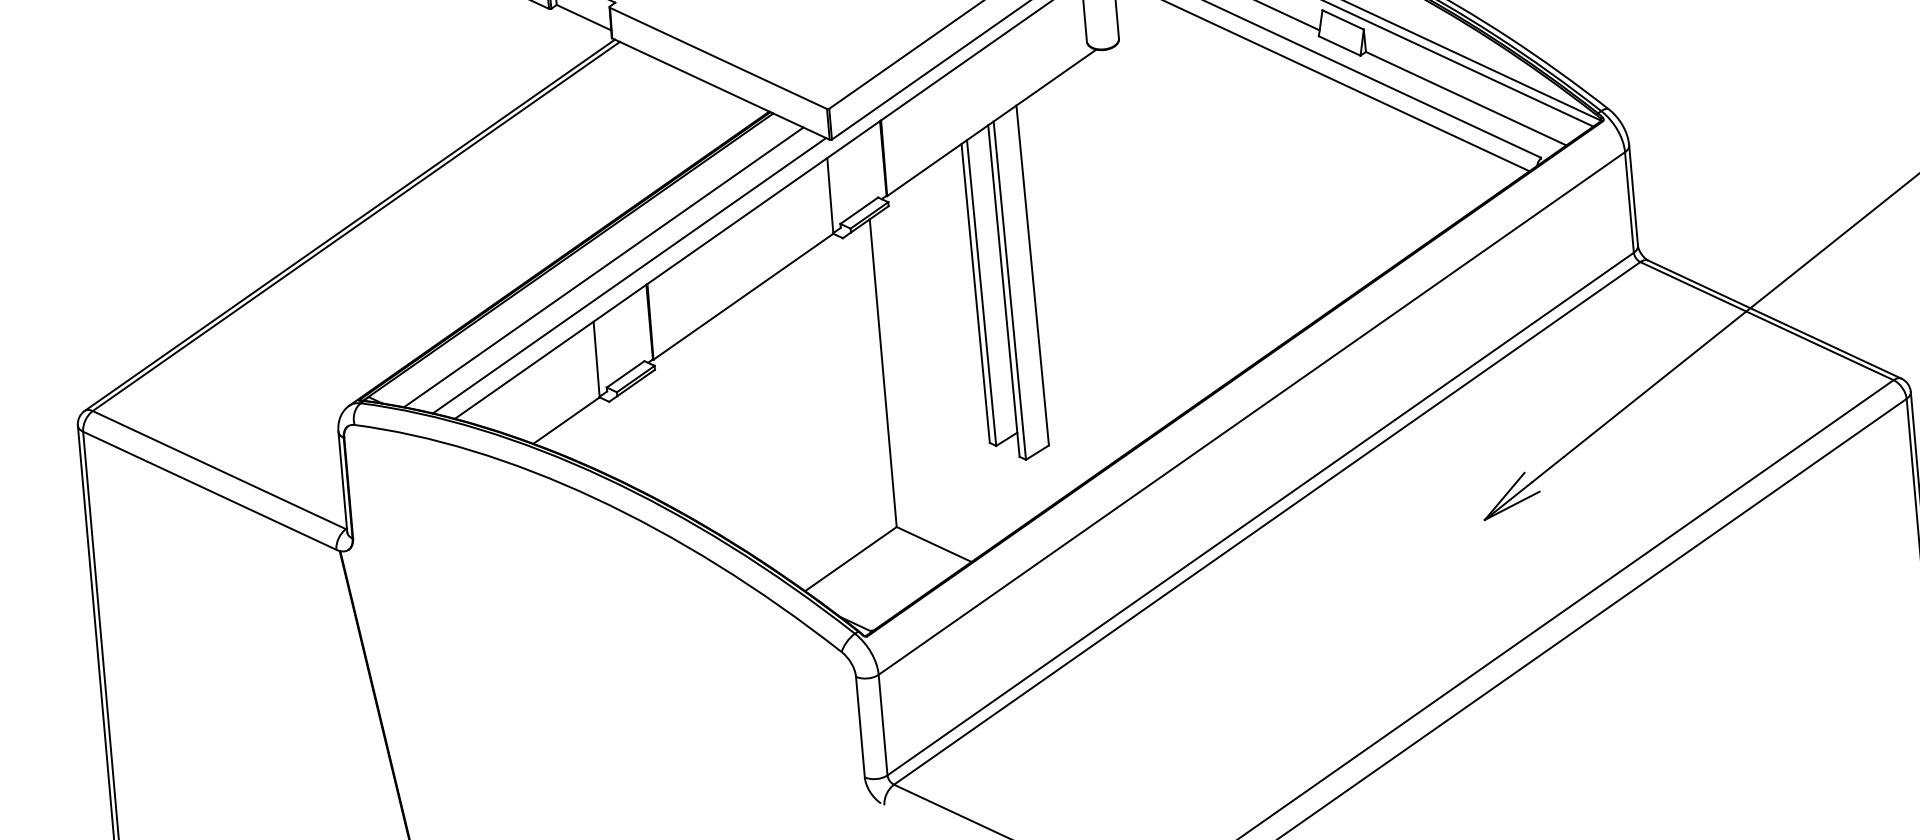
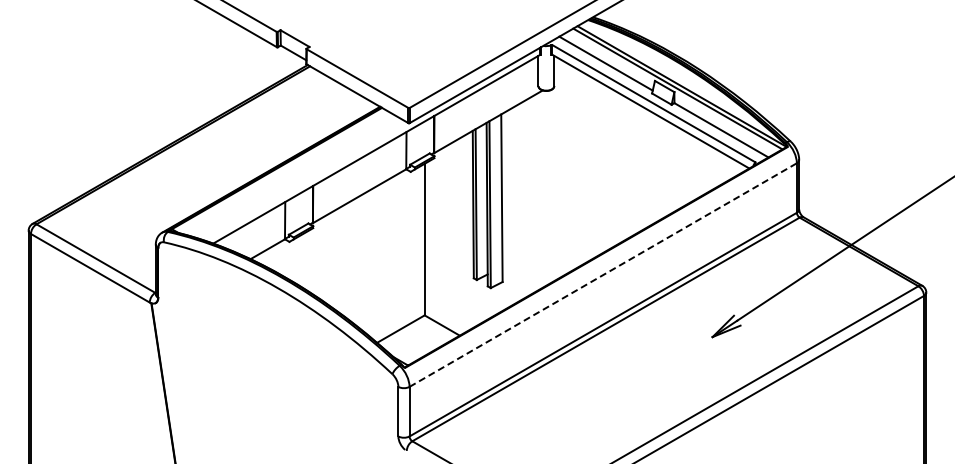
line: (603, 266) -> (292, 175), removed
line: (628, 274) -> (304, 180), removed
line: (1252, 414) -> (603, 275), solid -> dashed

